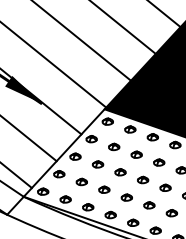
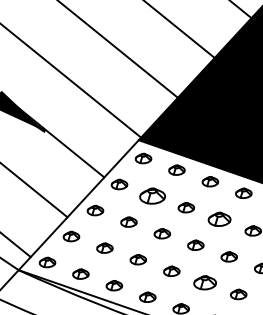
part: (114, 146) -> (153, 195), size x1.6
part: (159, 162) -> (220, 219), size x1.4
part: (149, 205) -> (205, 283), size x1.4

